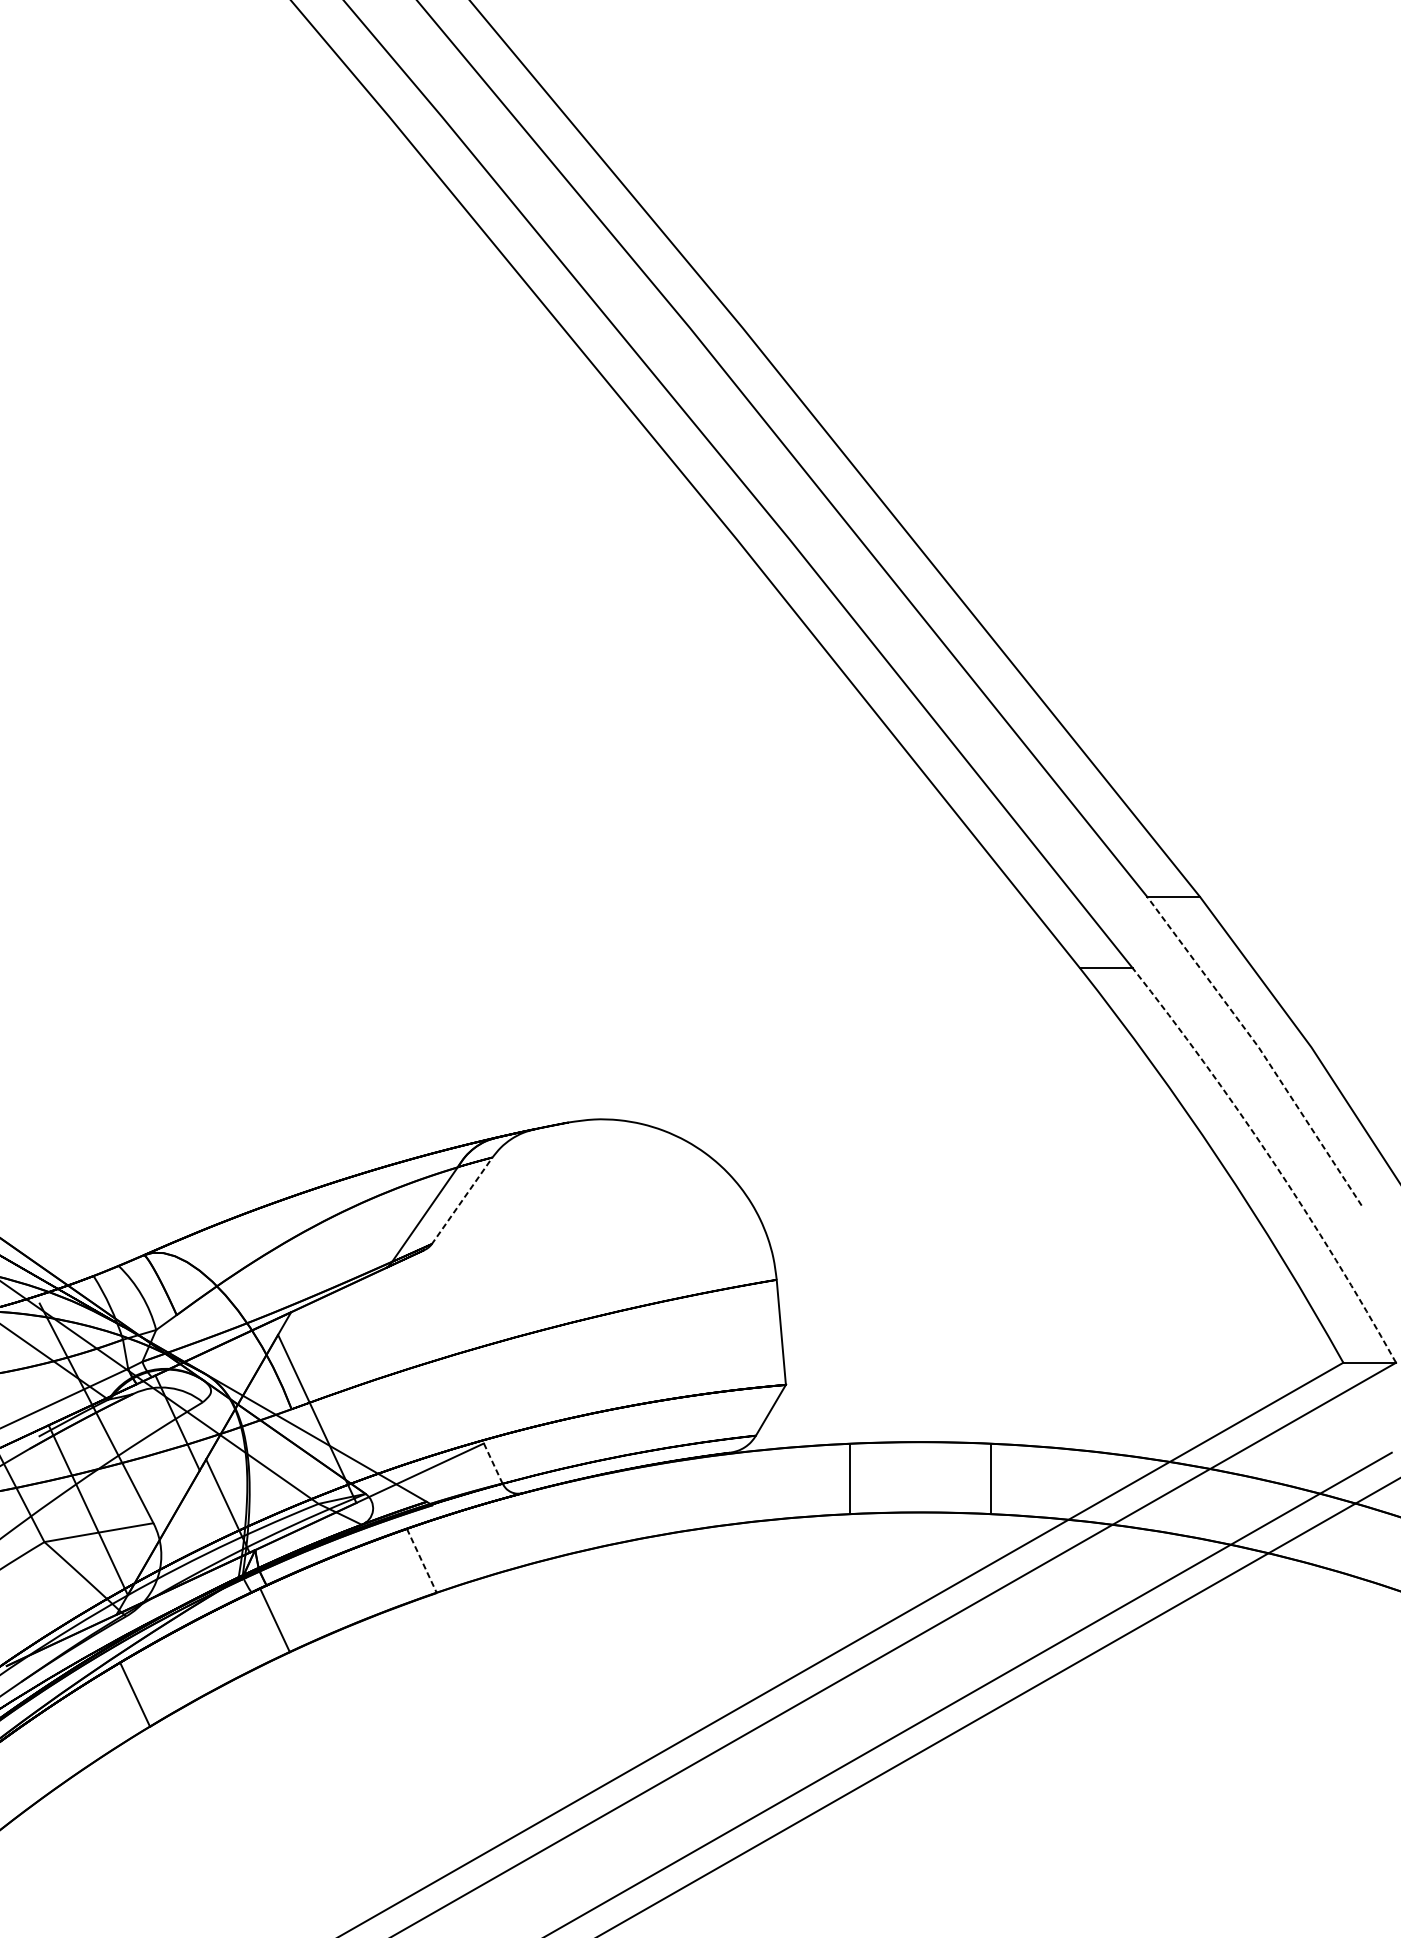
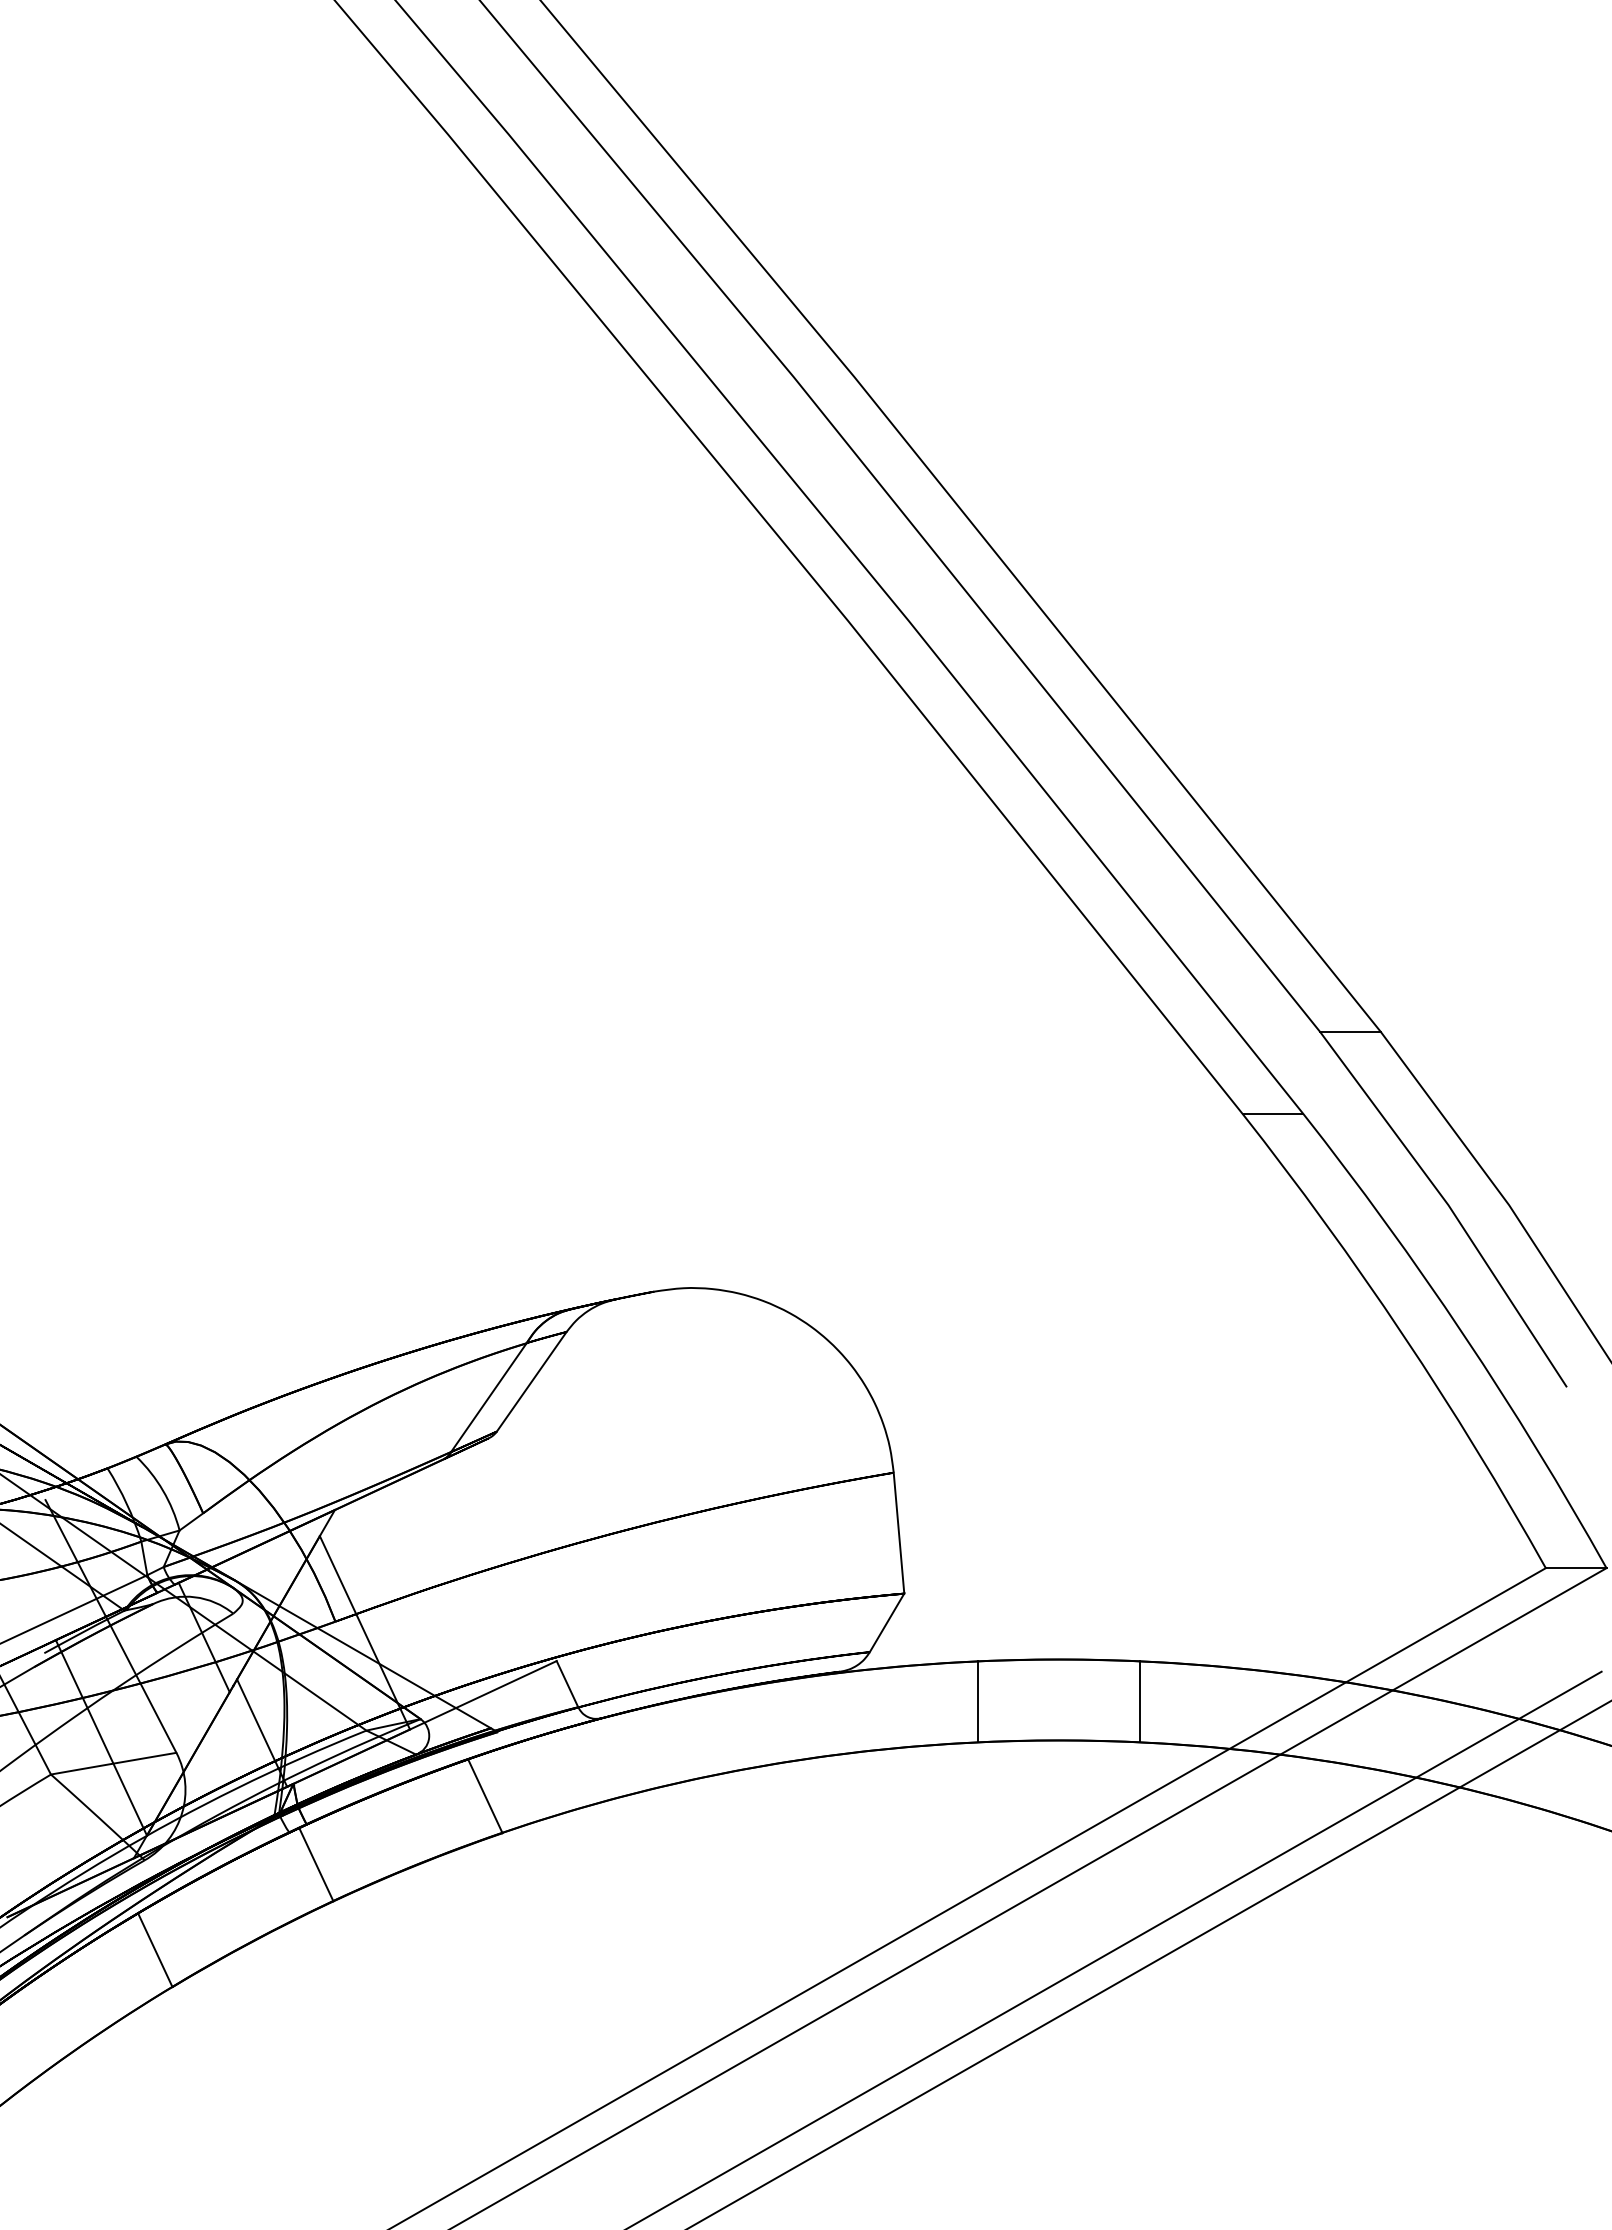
line: (1258, 1047) -> (1448, 1205), dashed -> solid
arc: (1271, 1160) -> (1463, 1335), dashed -> solid
line: (461, 1200) -> (531, 1381), dashed -> solid
line: (493, 1463) -> (567, 1684), dashed -> solid
line: (422, 1561) -> (485, 1796), dashed -> solid

